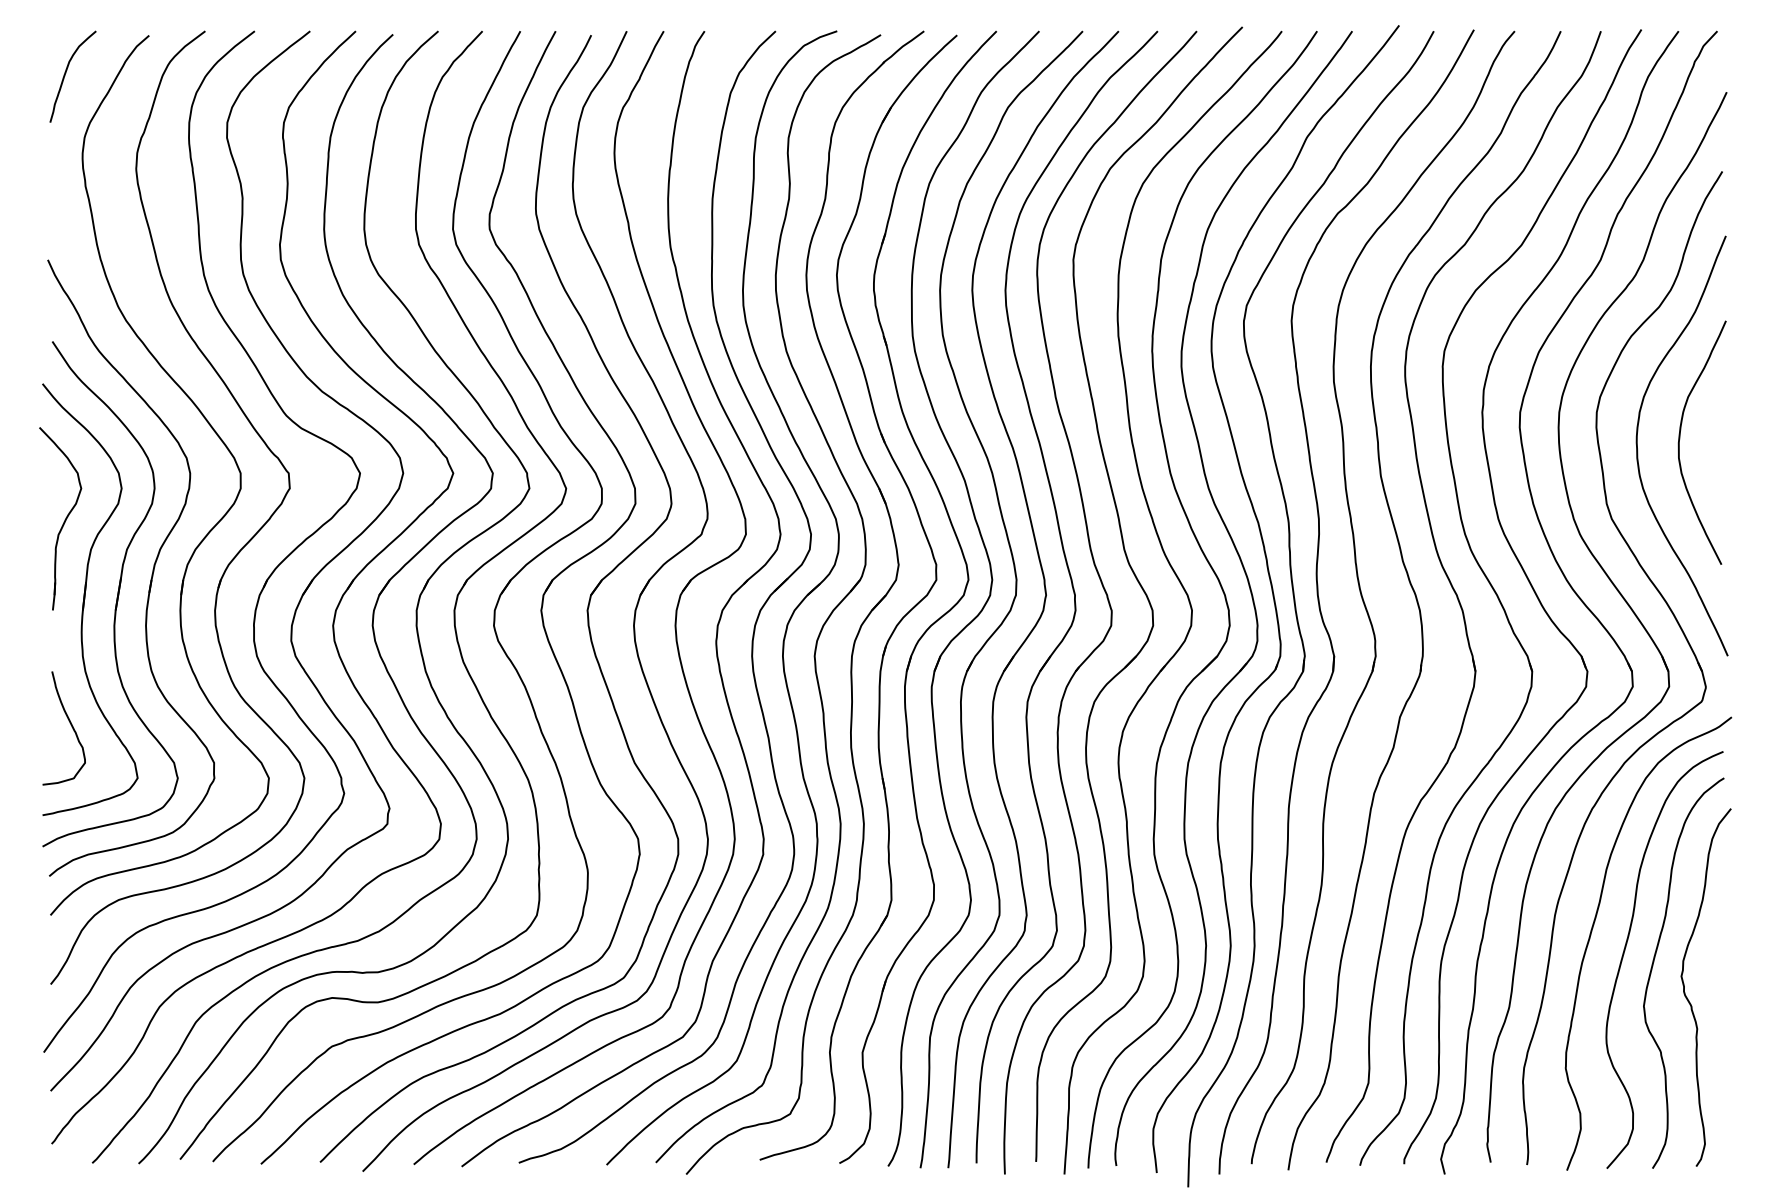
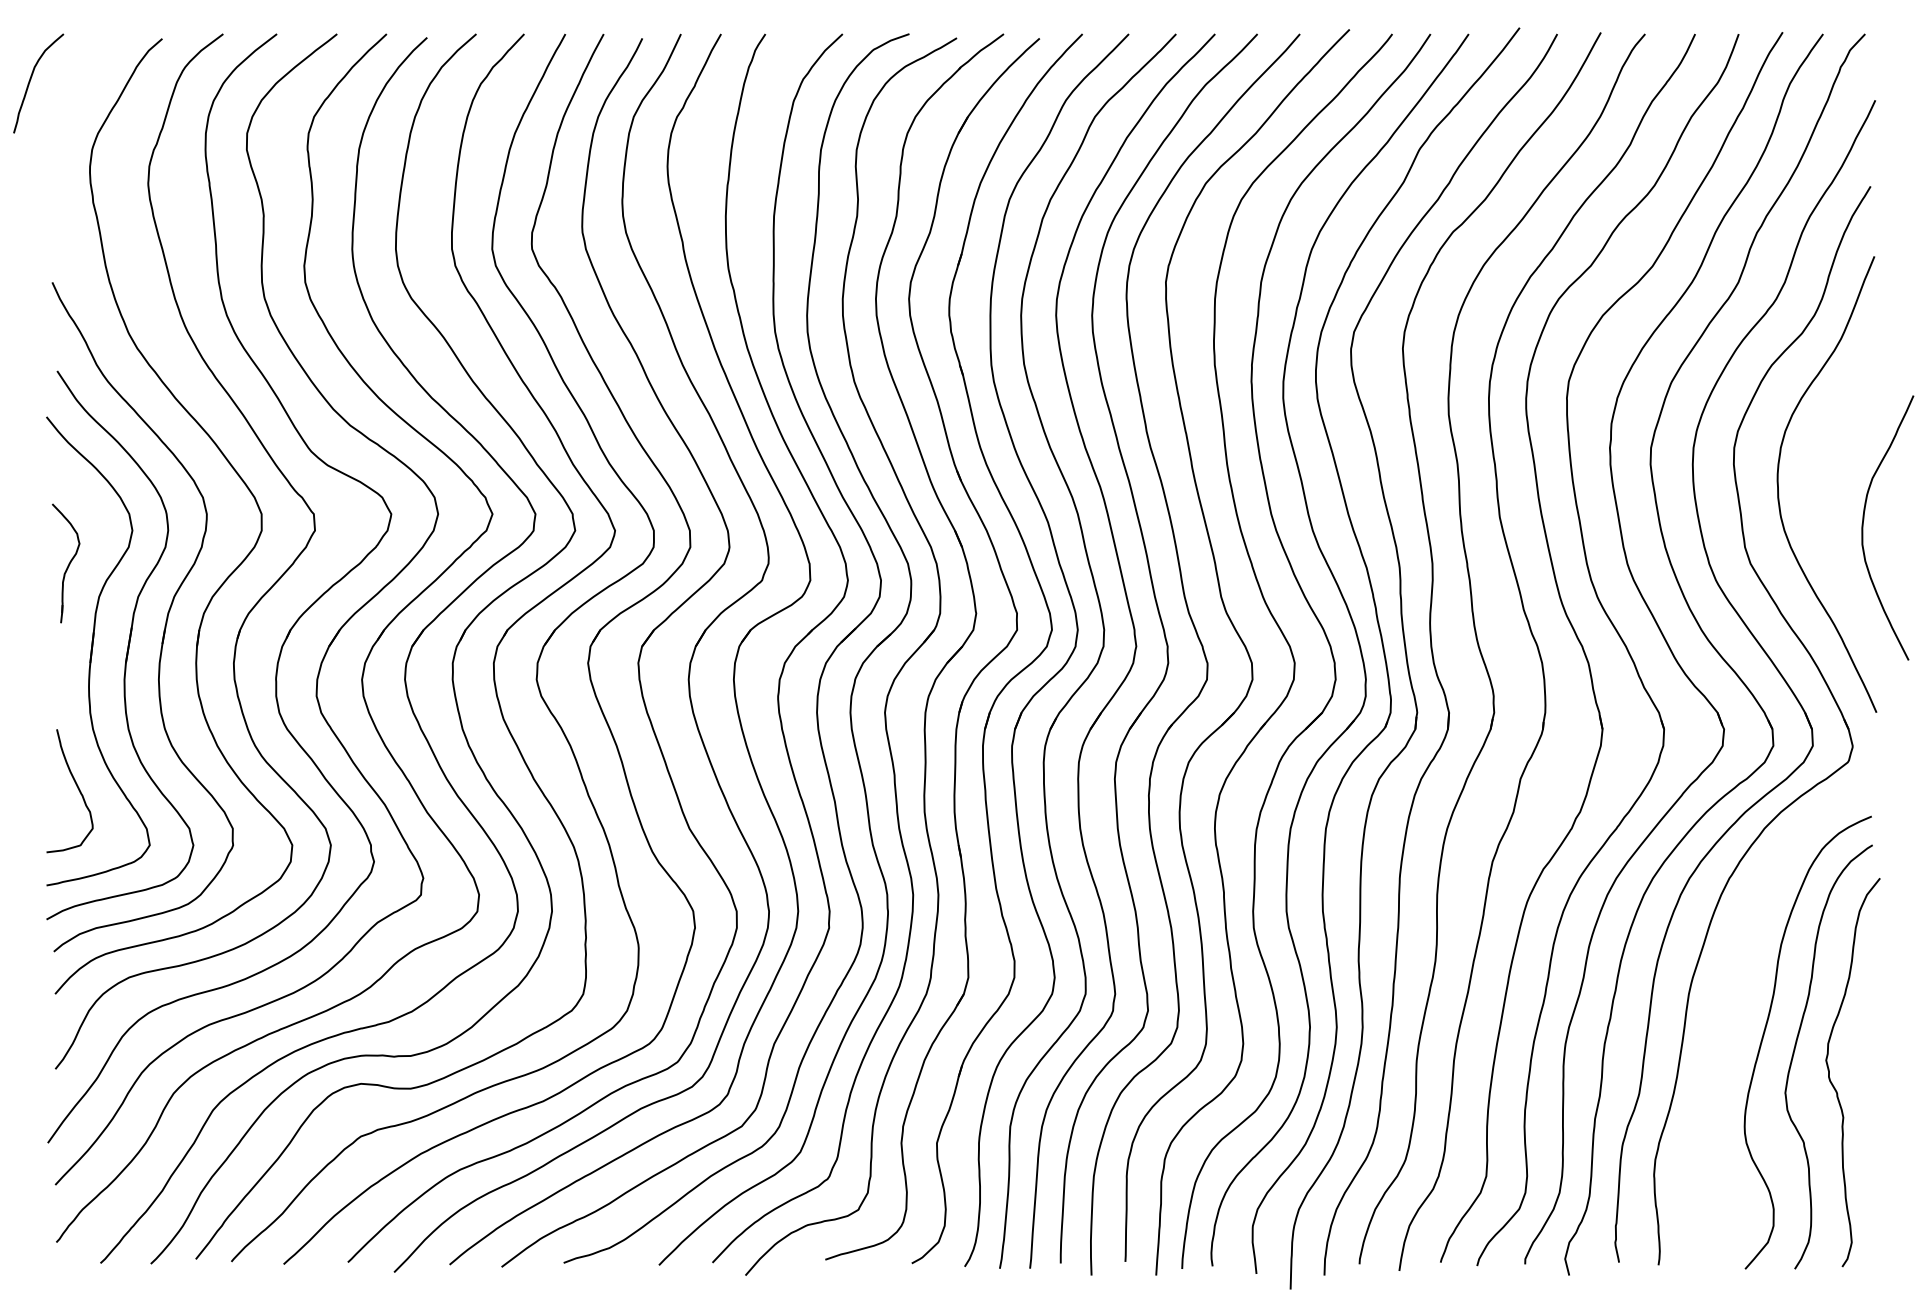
curve: (66, 73) -> (31, 79), moved
curve: (1679, 442) -> (1863, 527), moved
part: (60, 518) -> (65, 563), size x0.6
curve: (1594, 925) -> (1731, 1005), removed

